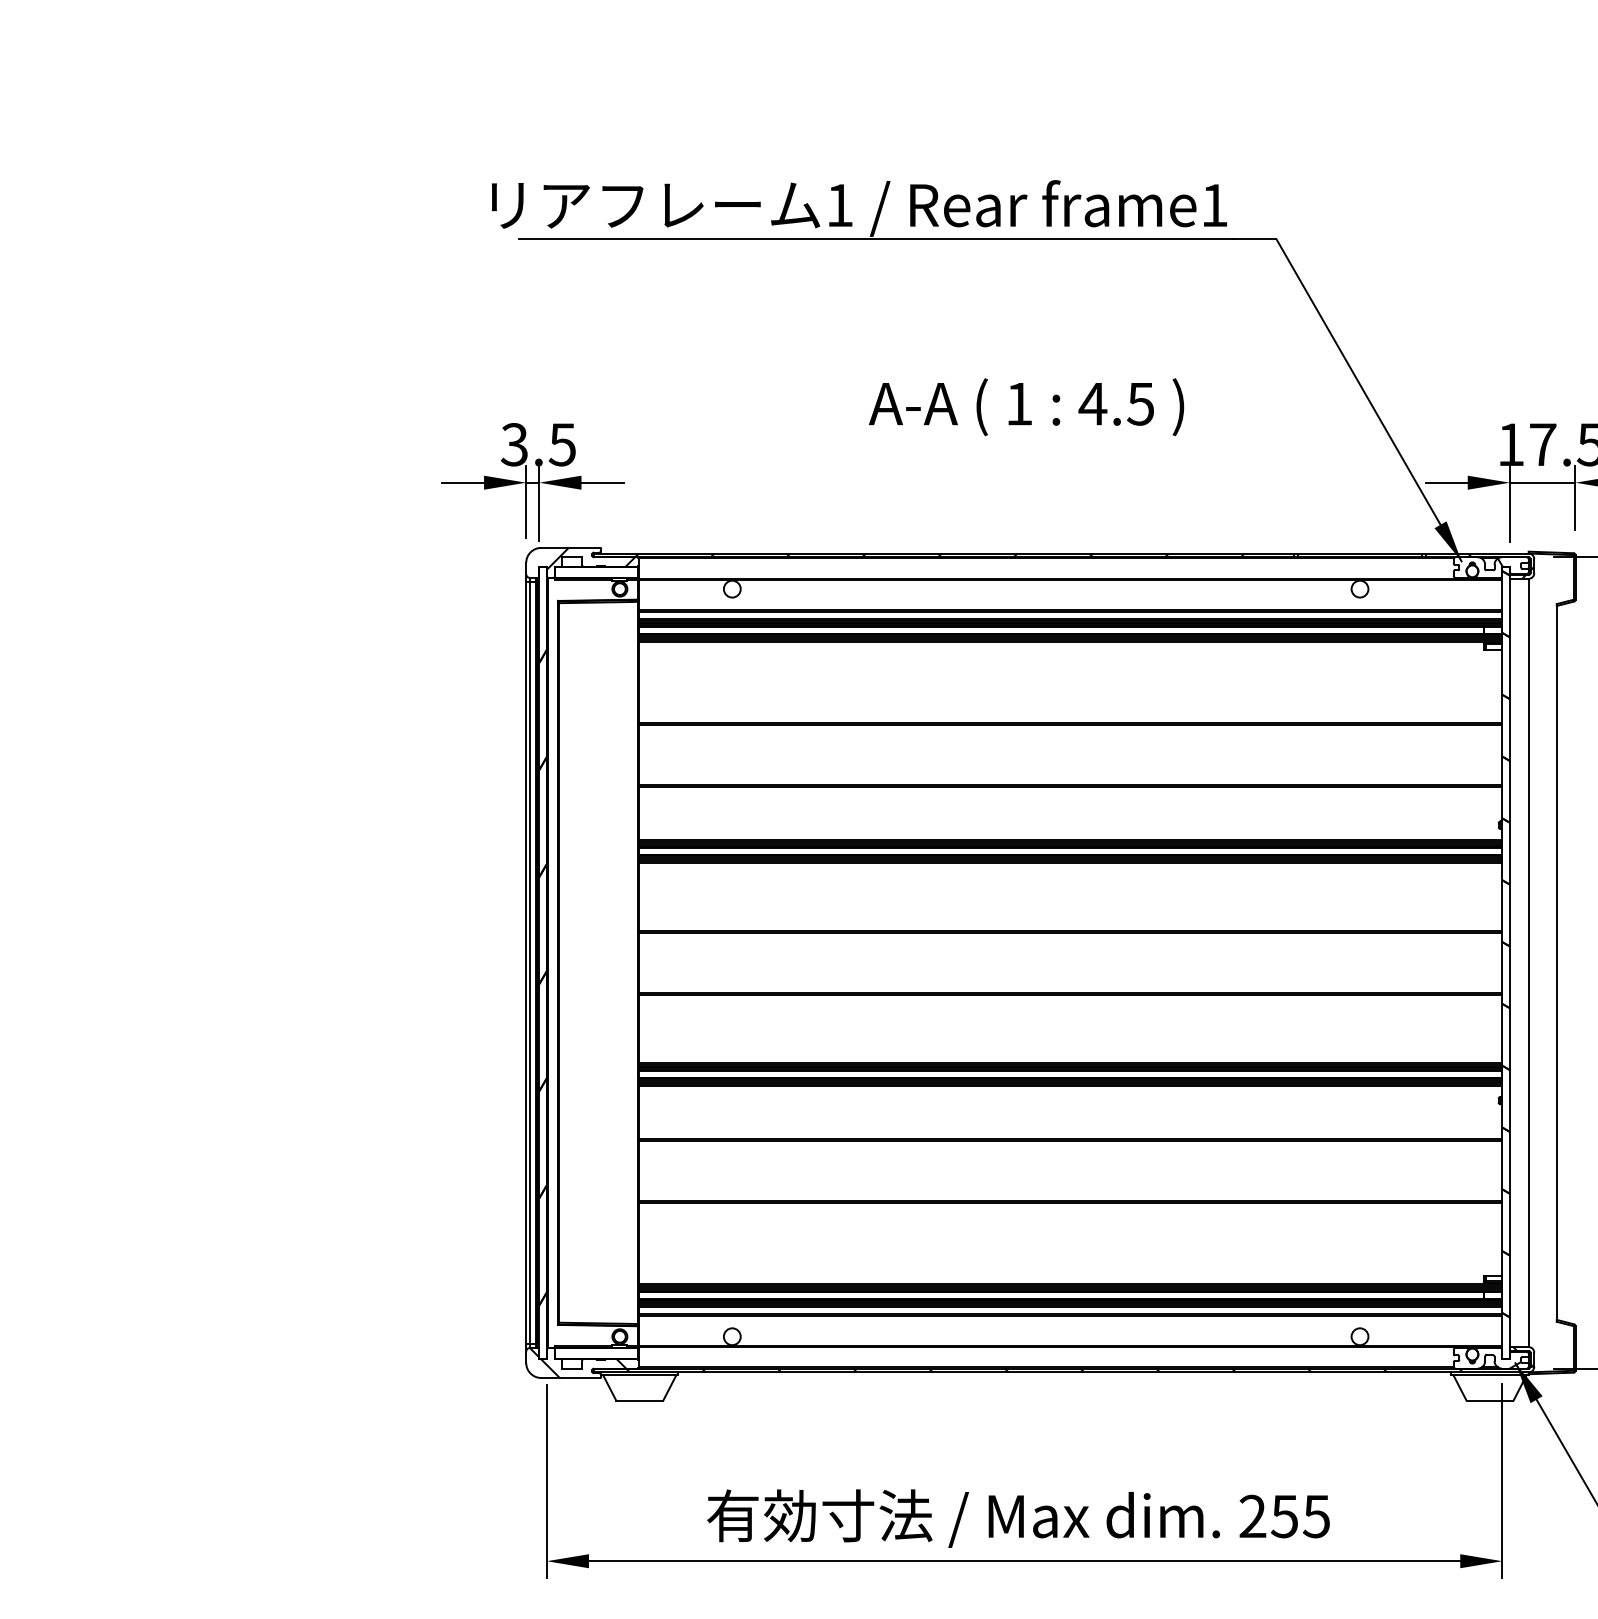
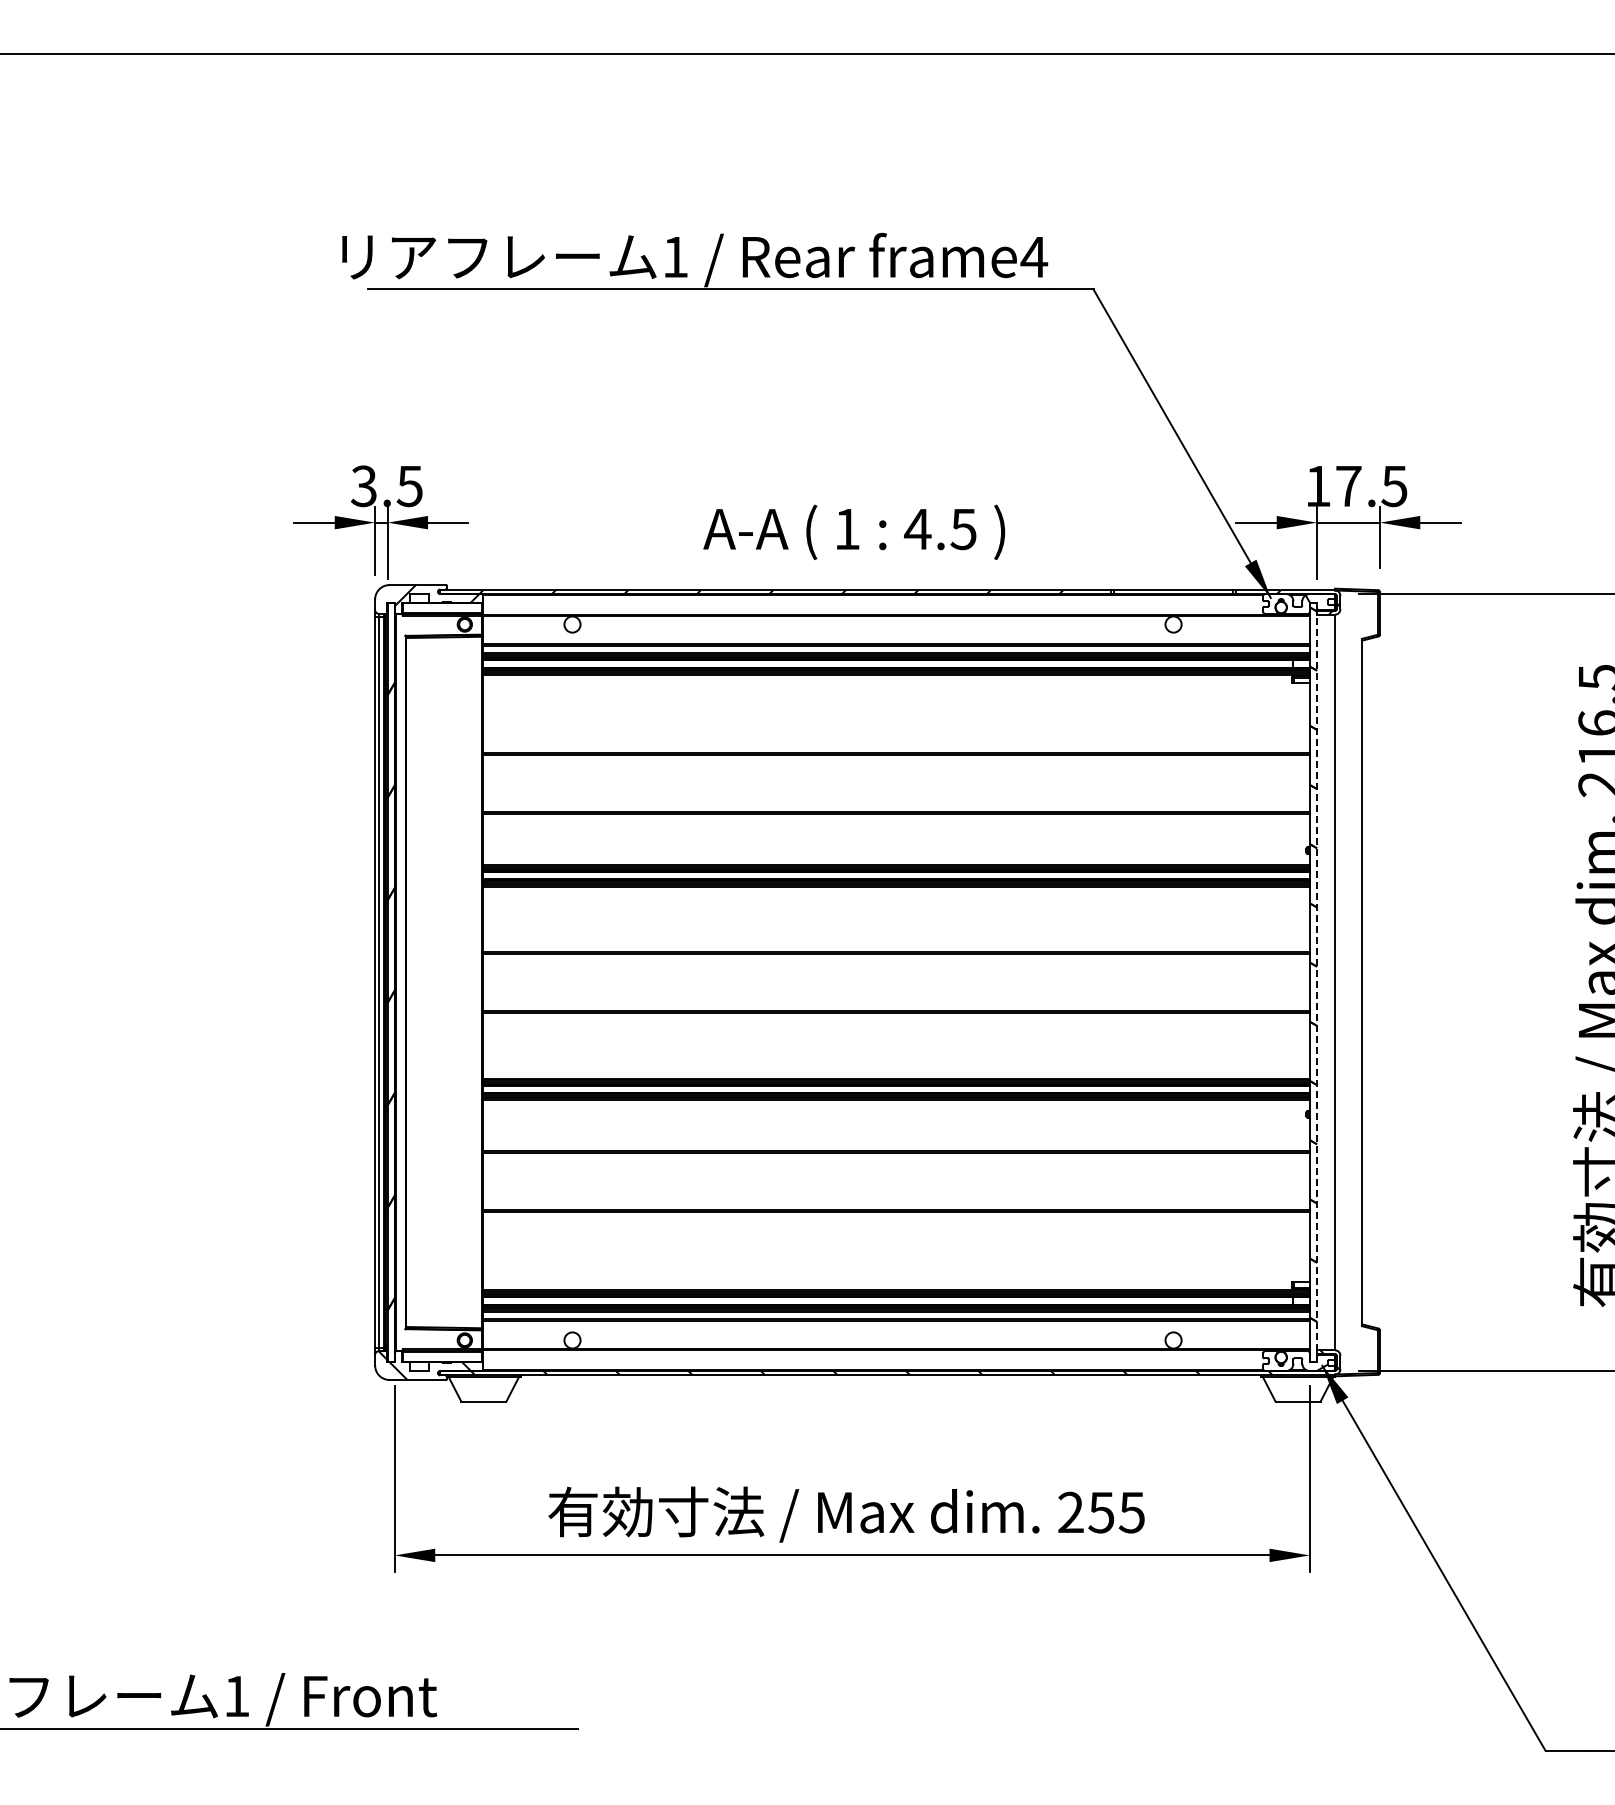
text: (1214, 205) -> (1034, 257), frame1 -> frame4
text: (1026, 407) -> (854, 532), moved
line: (1510, 962) -> (1317, 982), solid -> dashed

